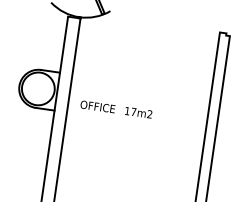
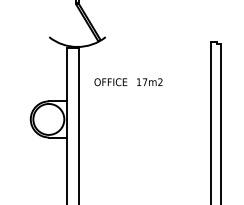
text: (116, 109) -> (128, 82), moved

